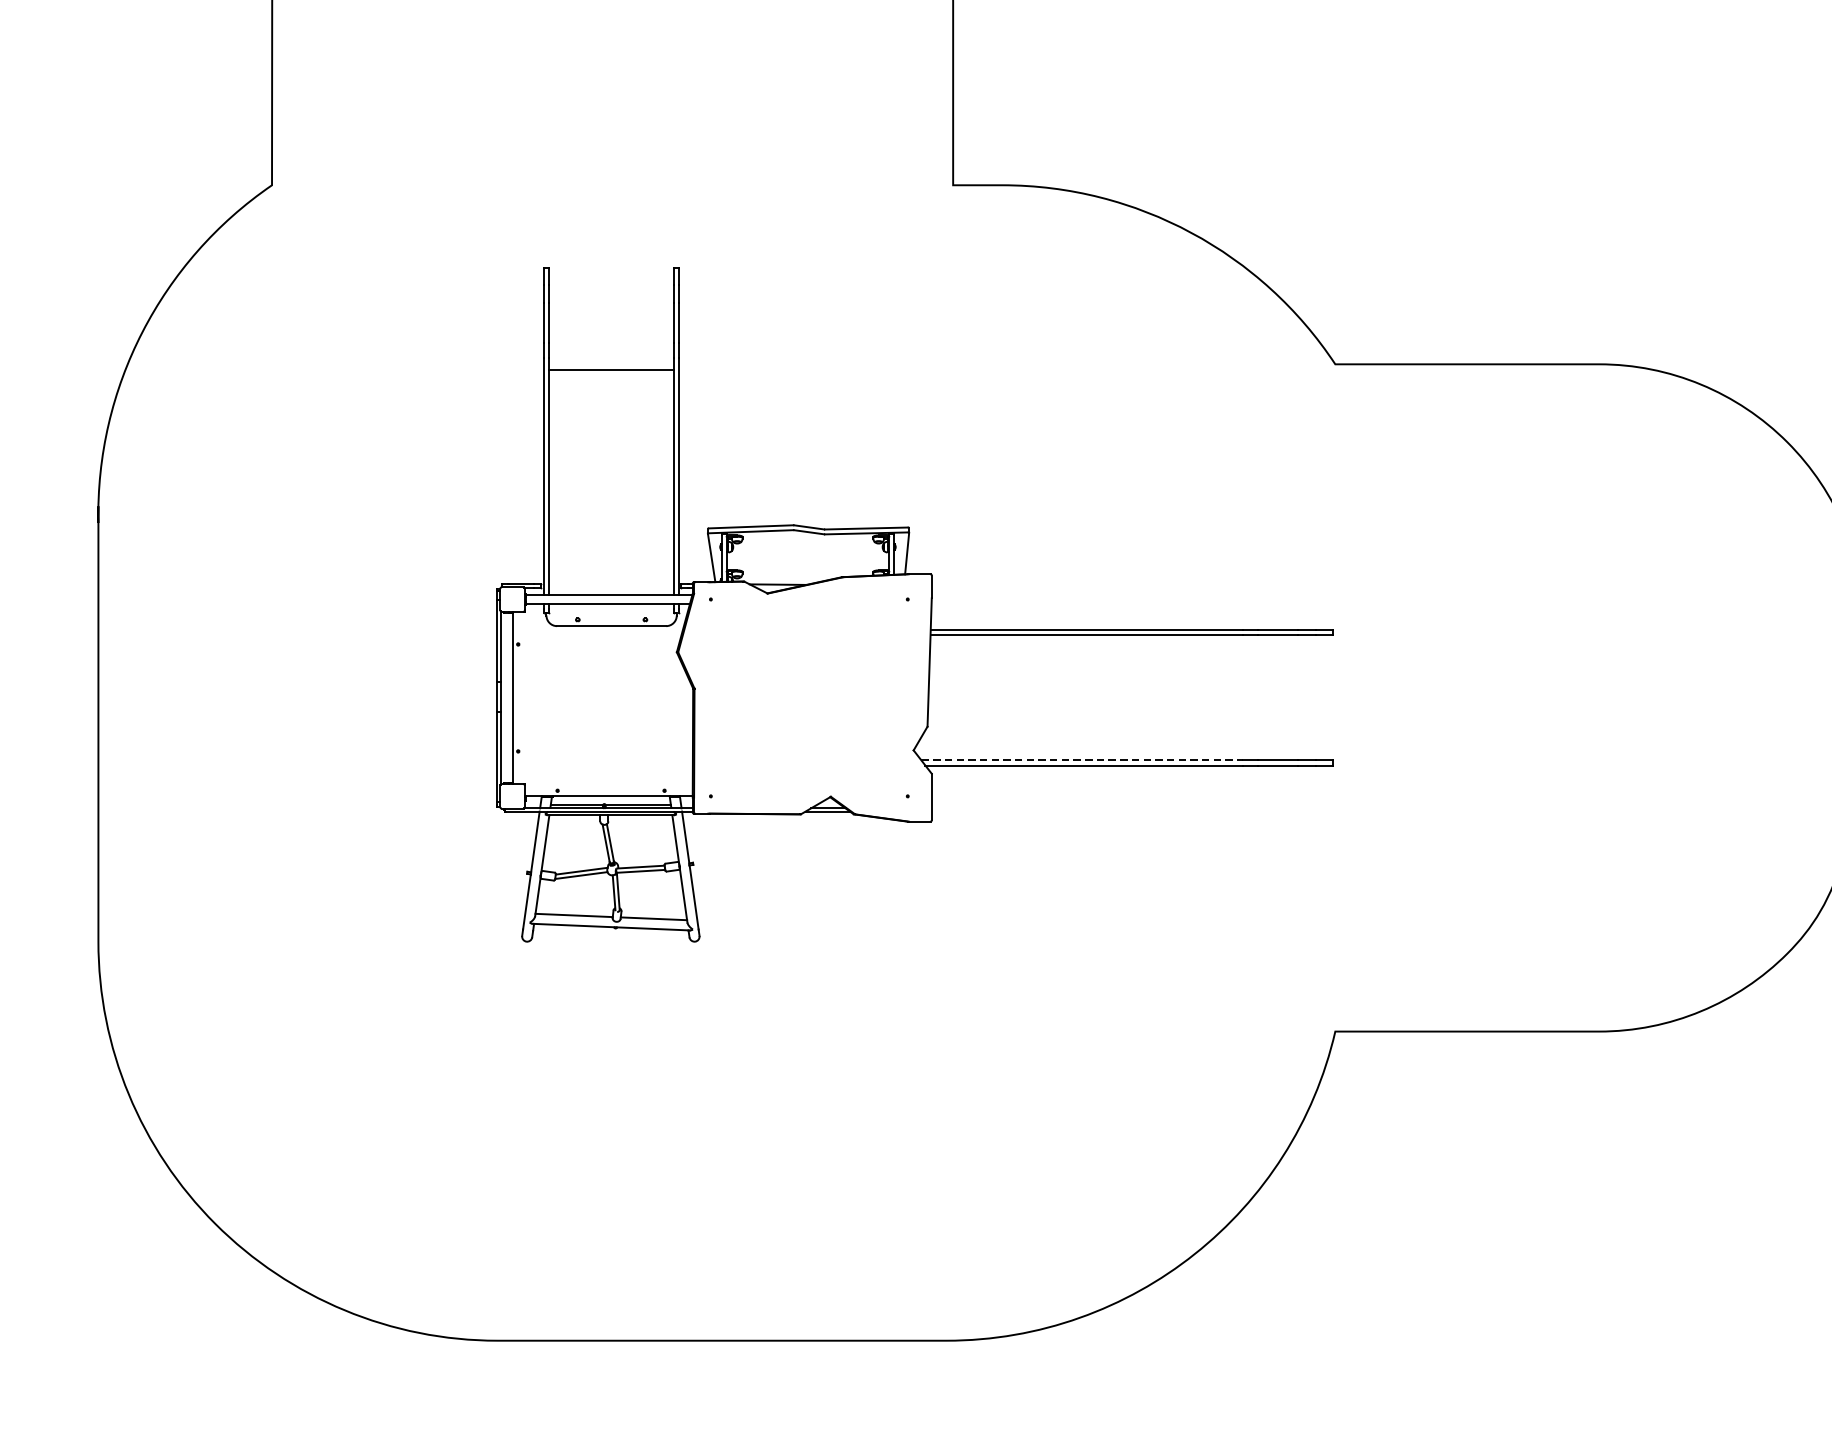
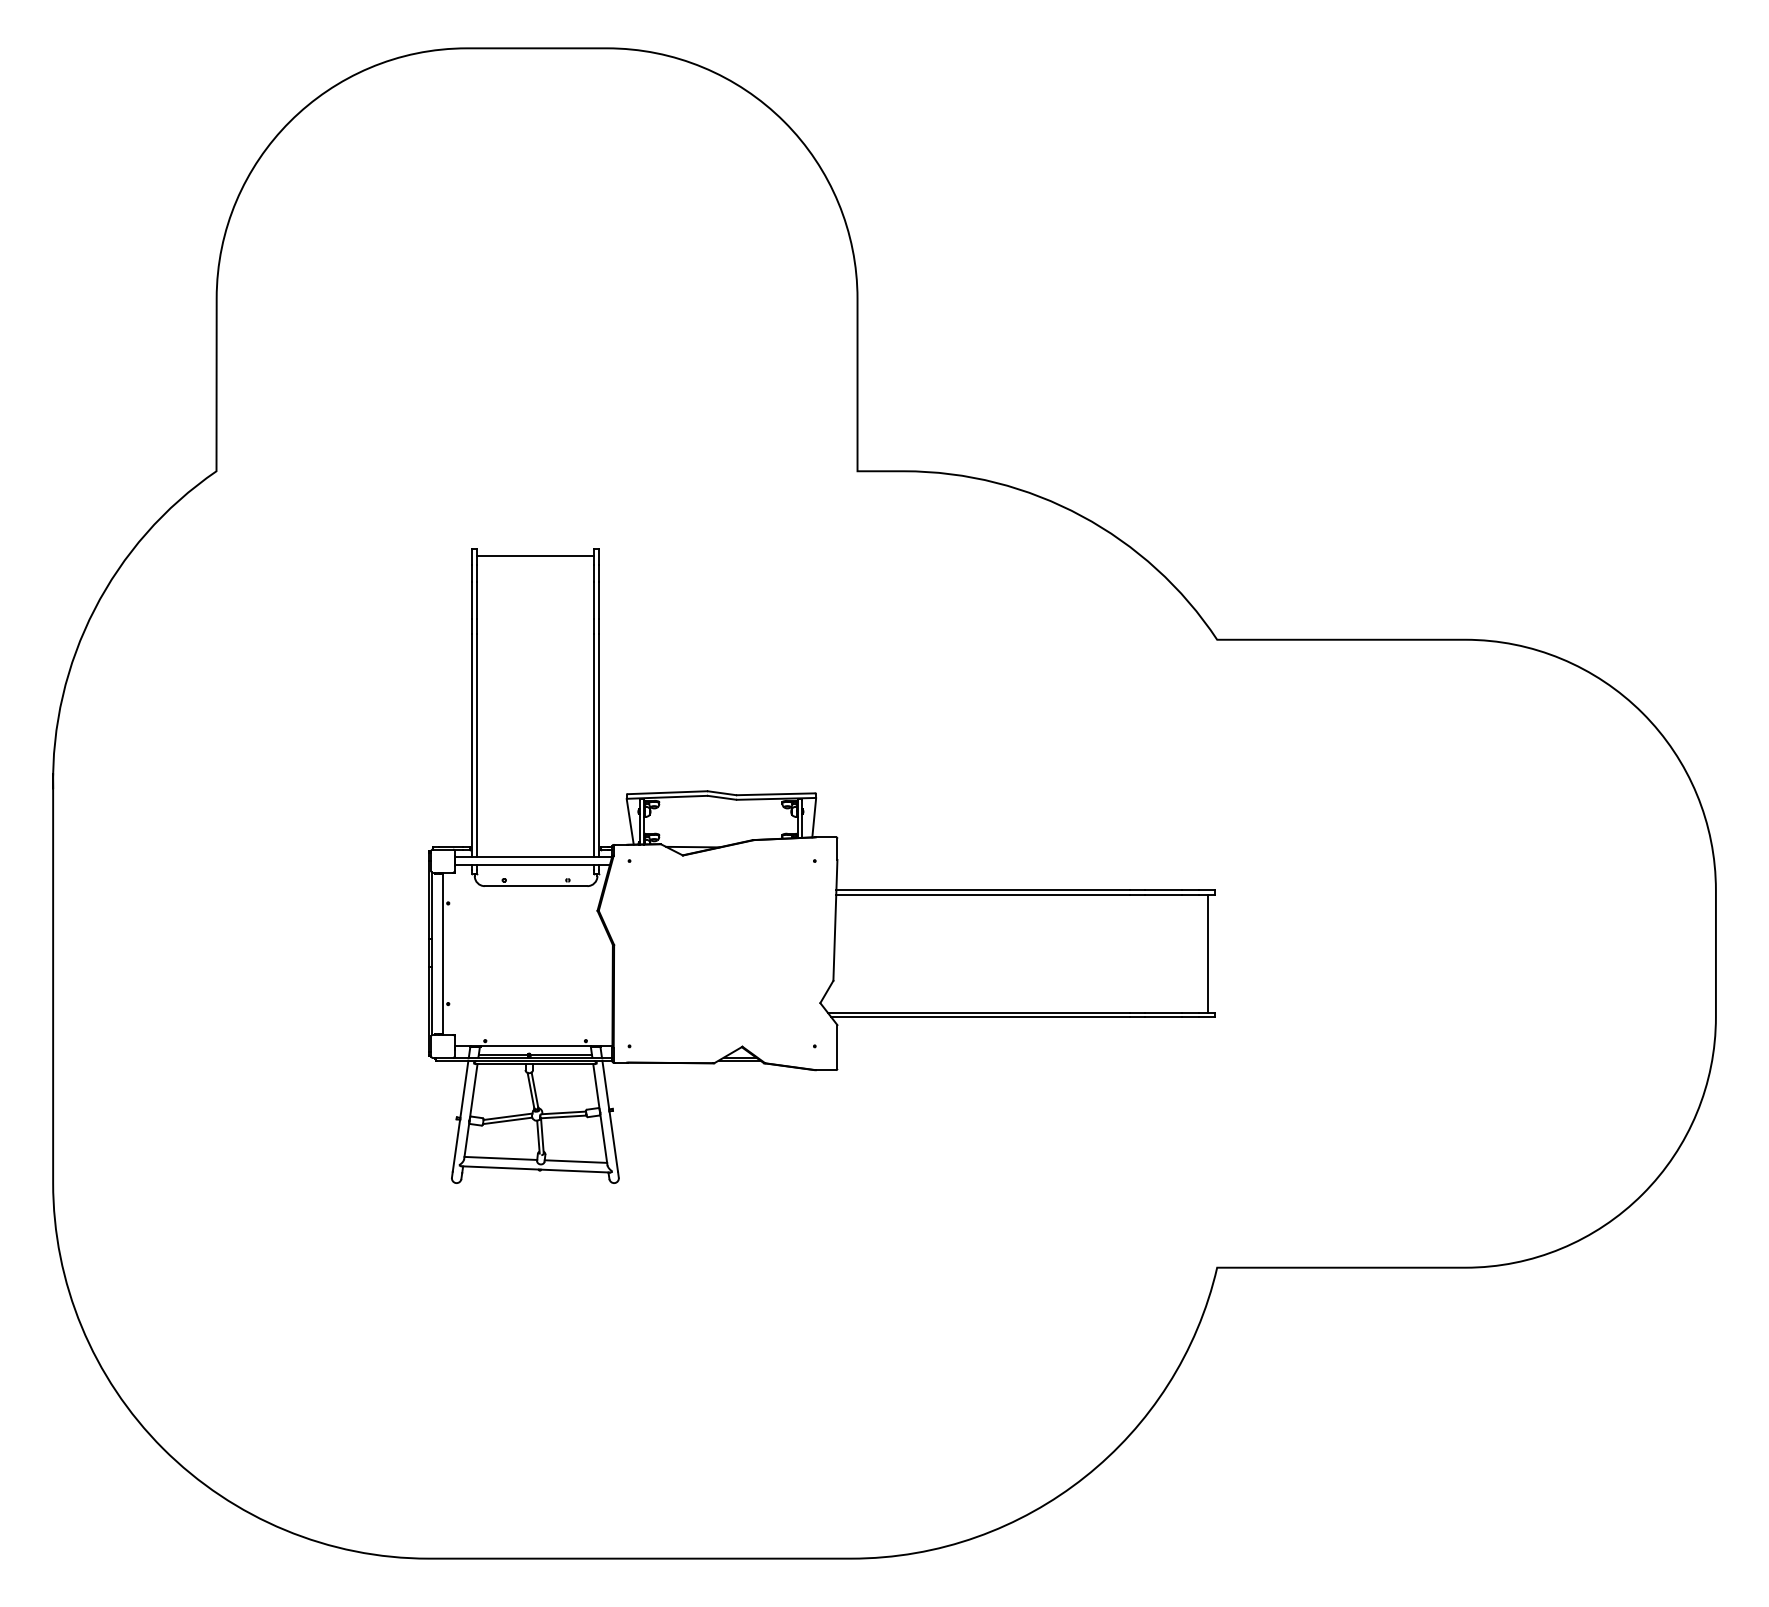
line: (610, 370) -> (535, 556), moved
line: (1325, 697) -> (1207, 953), added
line: (1082, 760) -> (979, 1012), dashed -> solid

